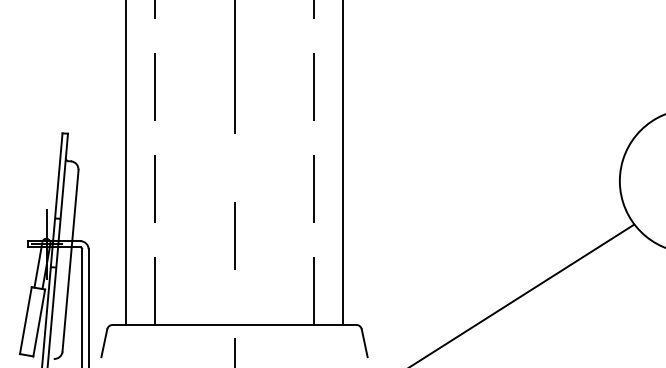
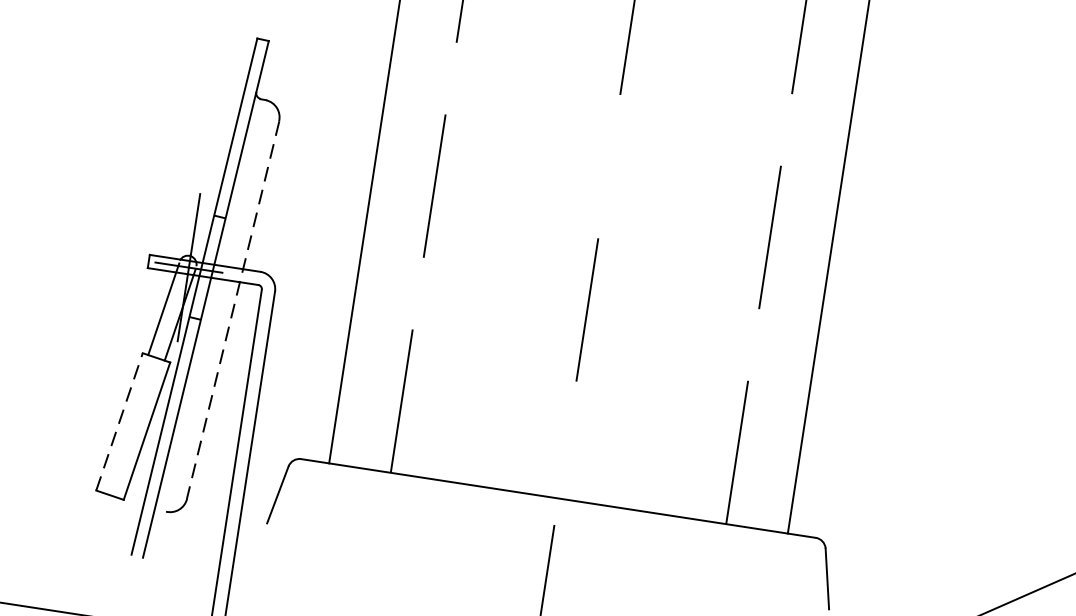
line: (70, 261) -> (232, 311), solid -> dashed
line: (25, 320) -> (118, 421), solid -> dashed

